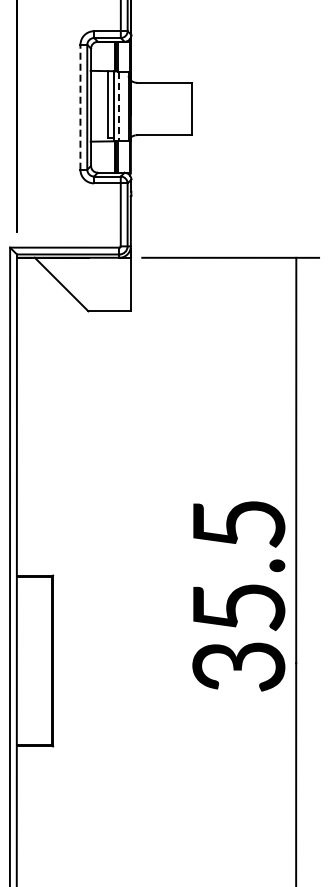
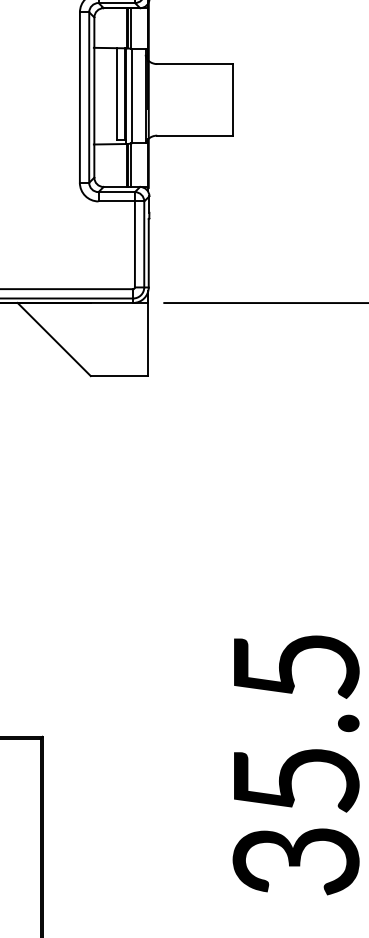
line: (80, 106) -> (79, 96), dashed -> solid
line: (118, 106) -> (131, 96), dashed -> solid

